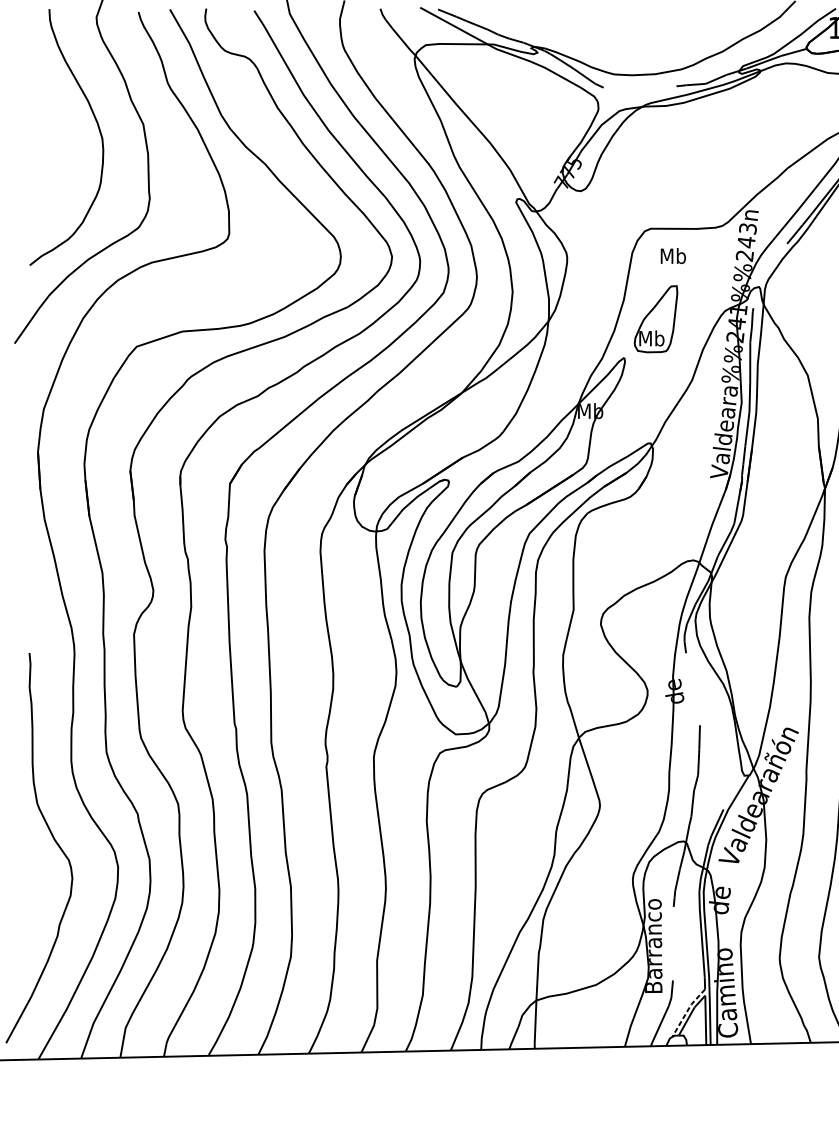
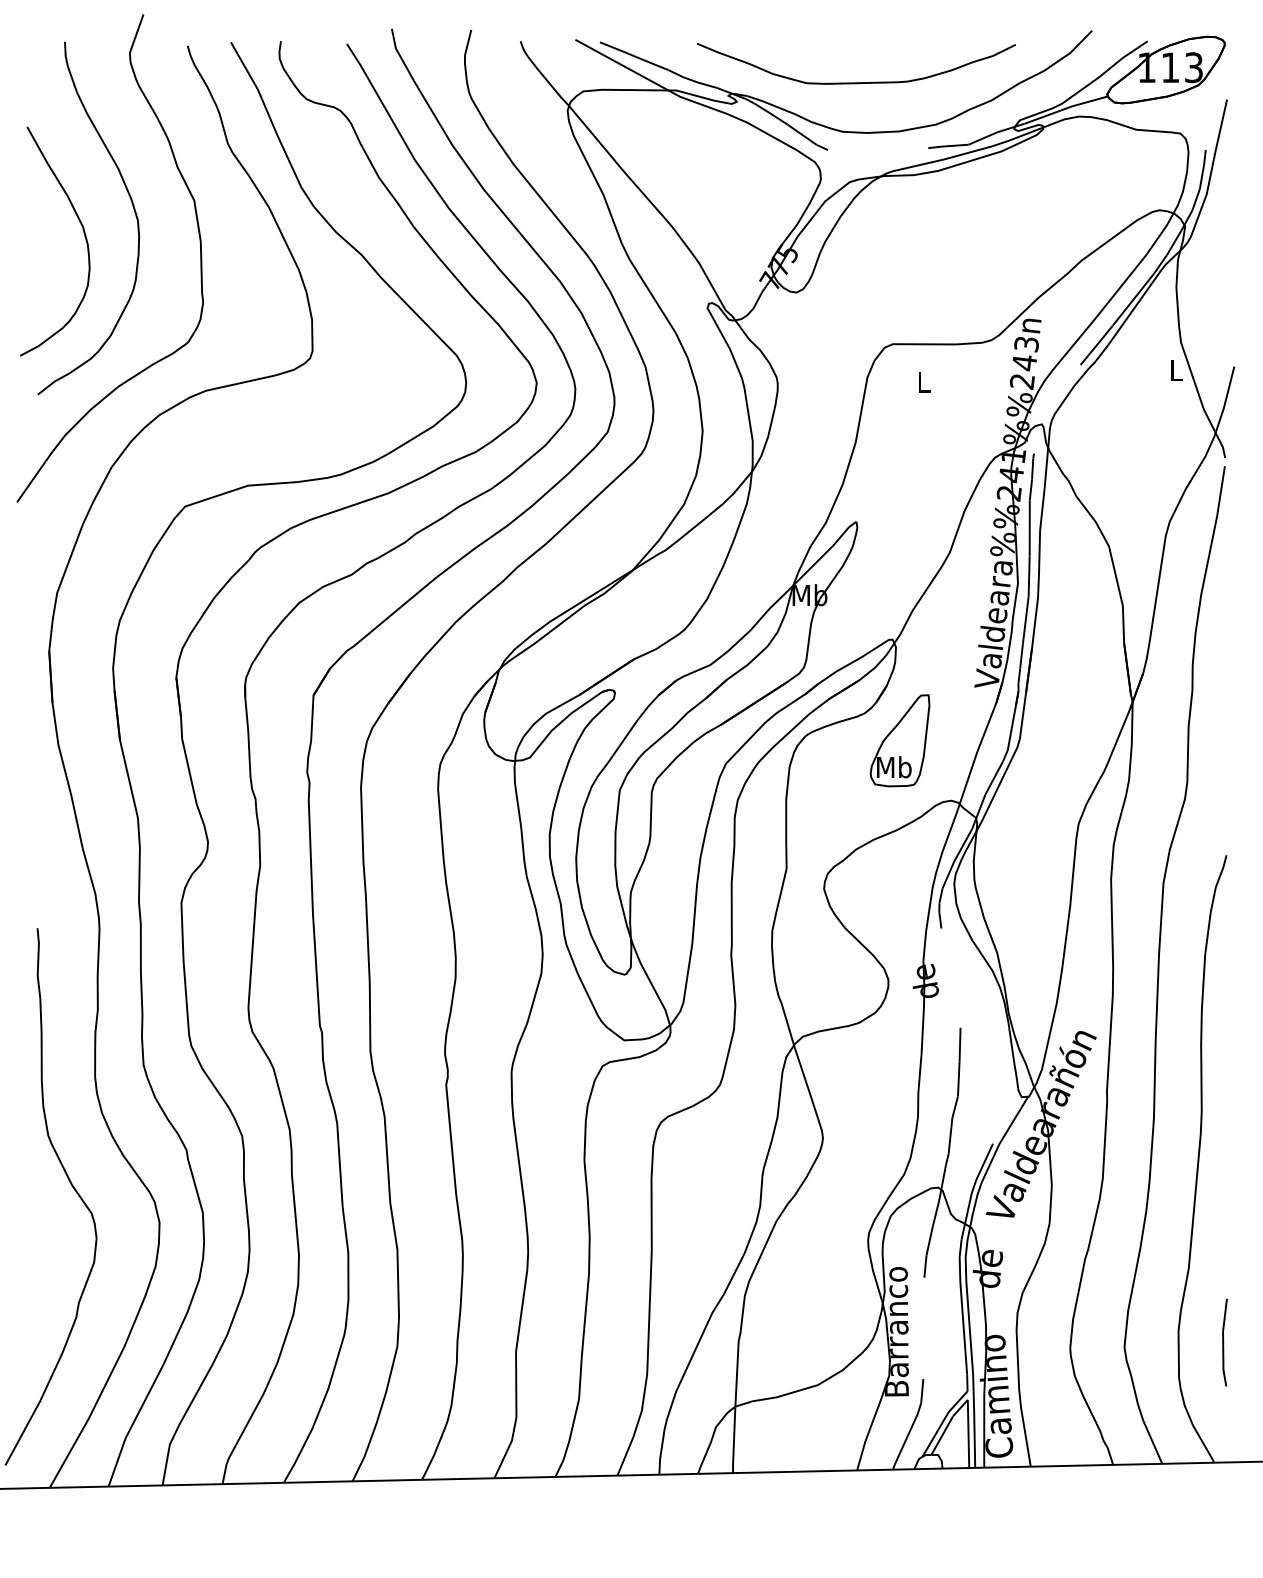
curve: (624, 38) -> (856, 82), added
curve: (62, 148) -> (83, 233), added
text: (673, 255) -> (923, 381), Mb -> L
part: (655, 319) -> (899, 740), moved
line: (687, 1011) -> (943, 1421), dashed -> solid

